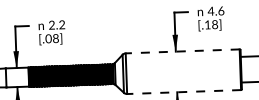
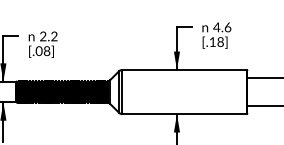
line: (181, 51) -> (183, 69), dashed -> solid
line: (183, 92) -> (183, 114), dashed -> solid

